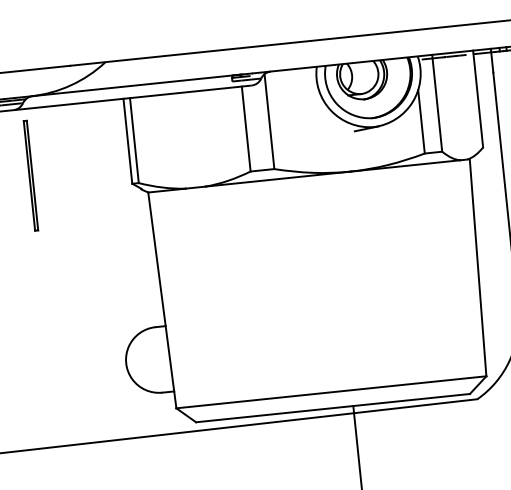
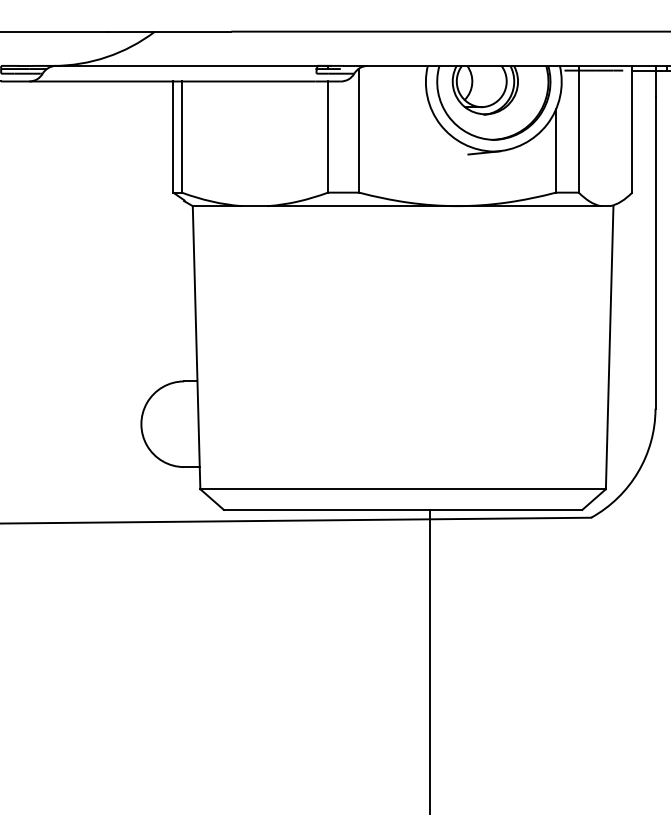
part: (30, 175) -> (42, 168), removed

